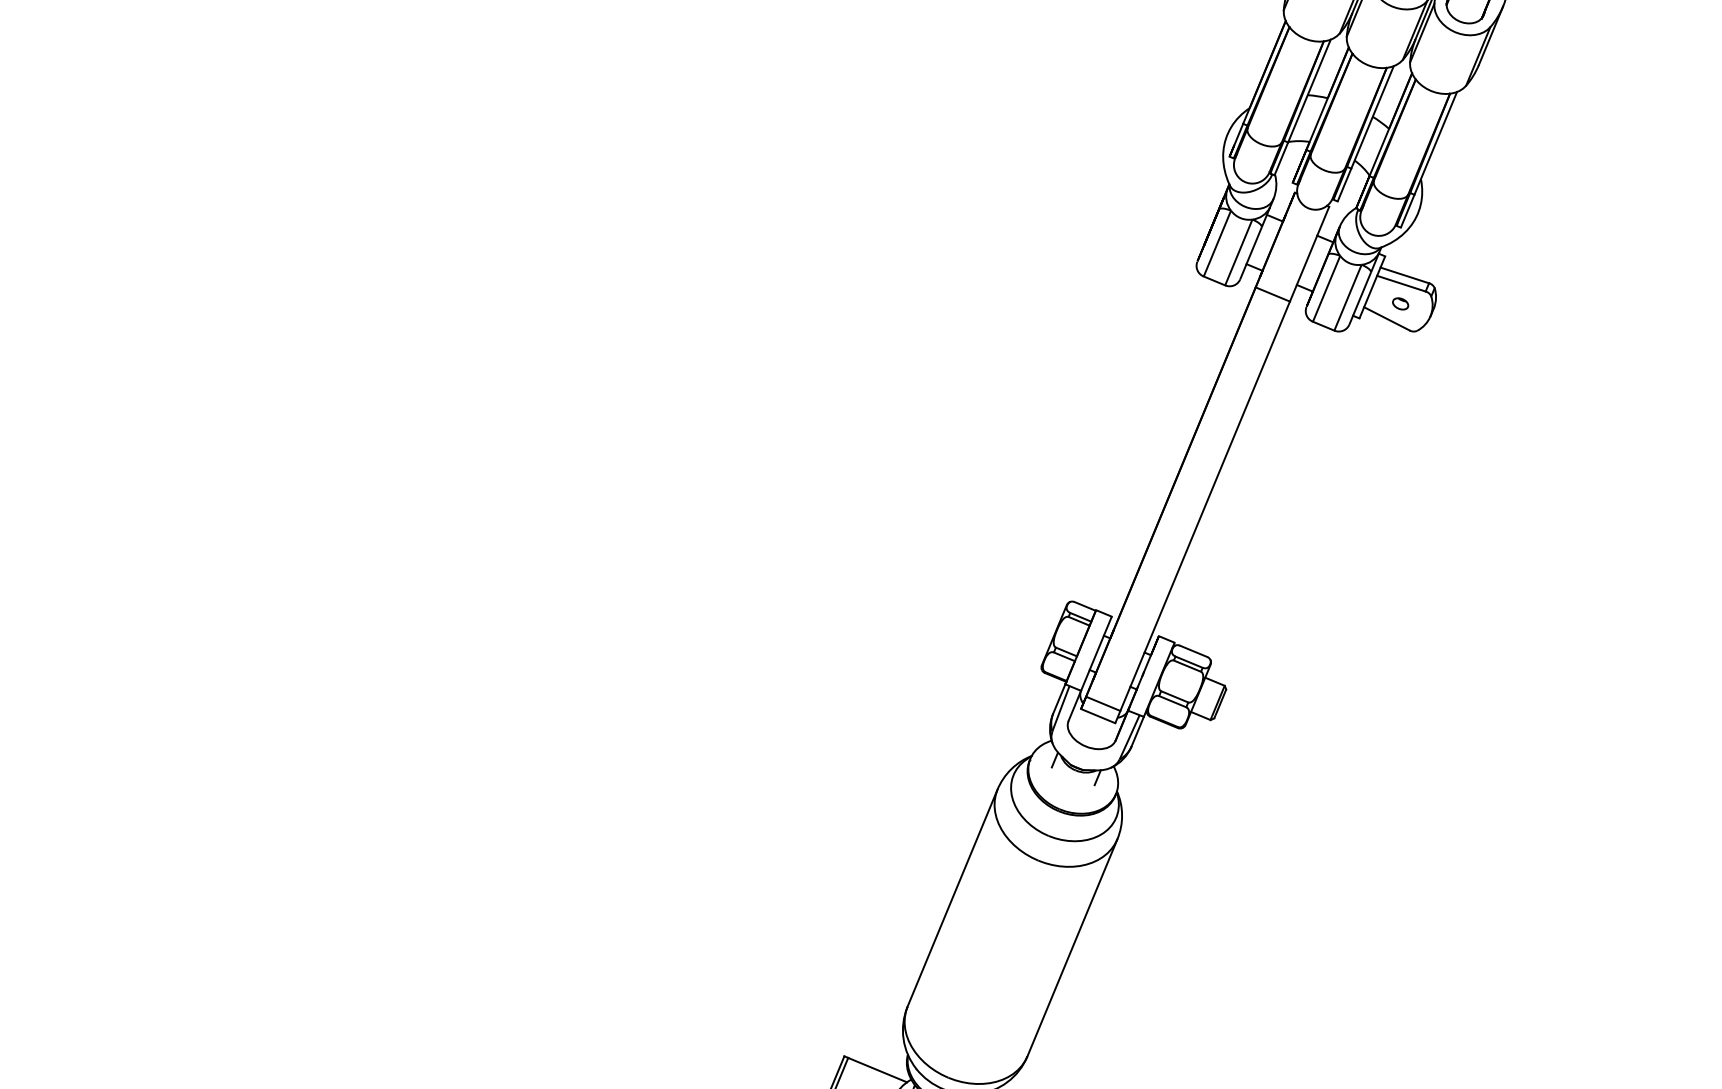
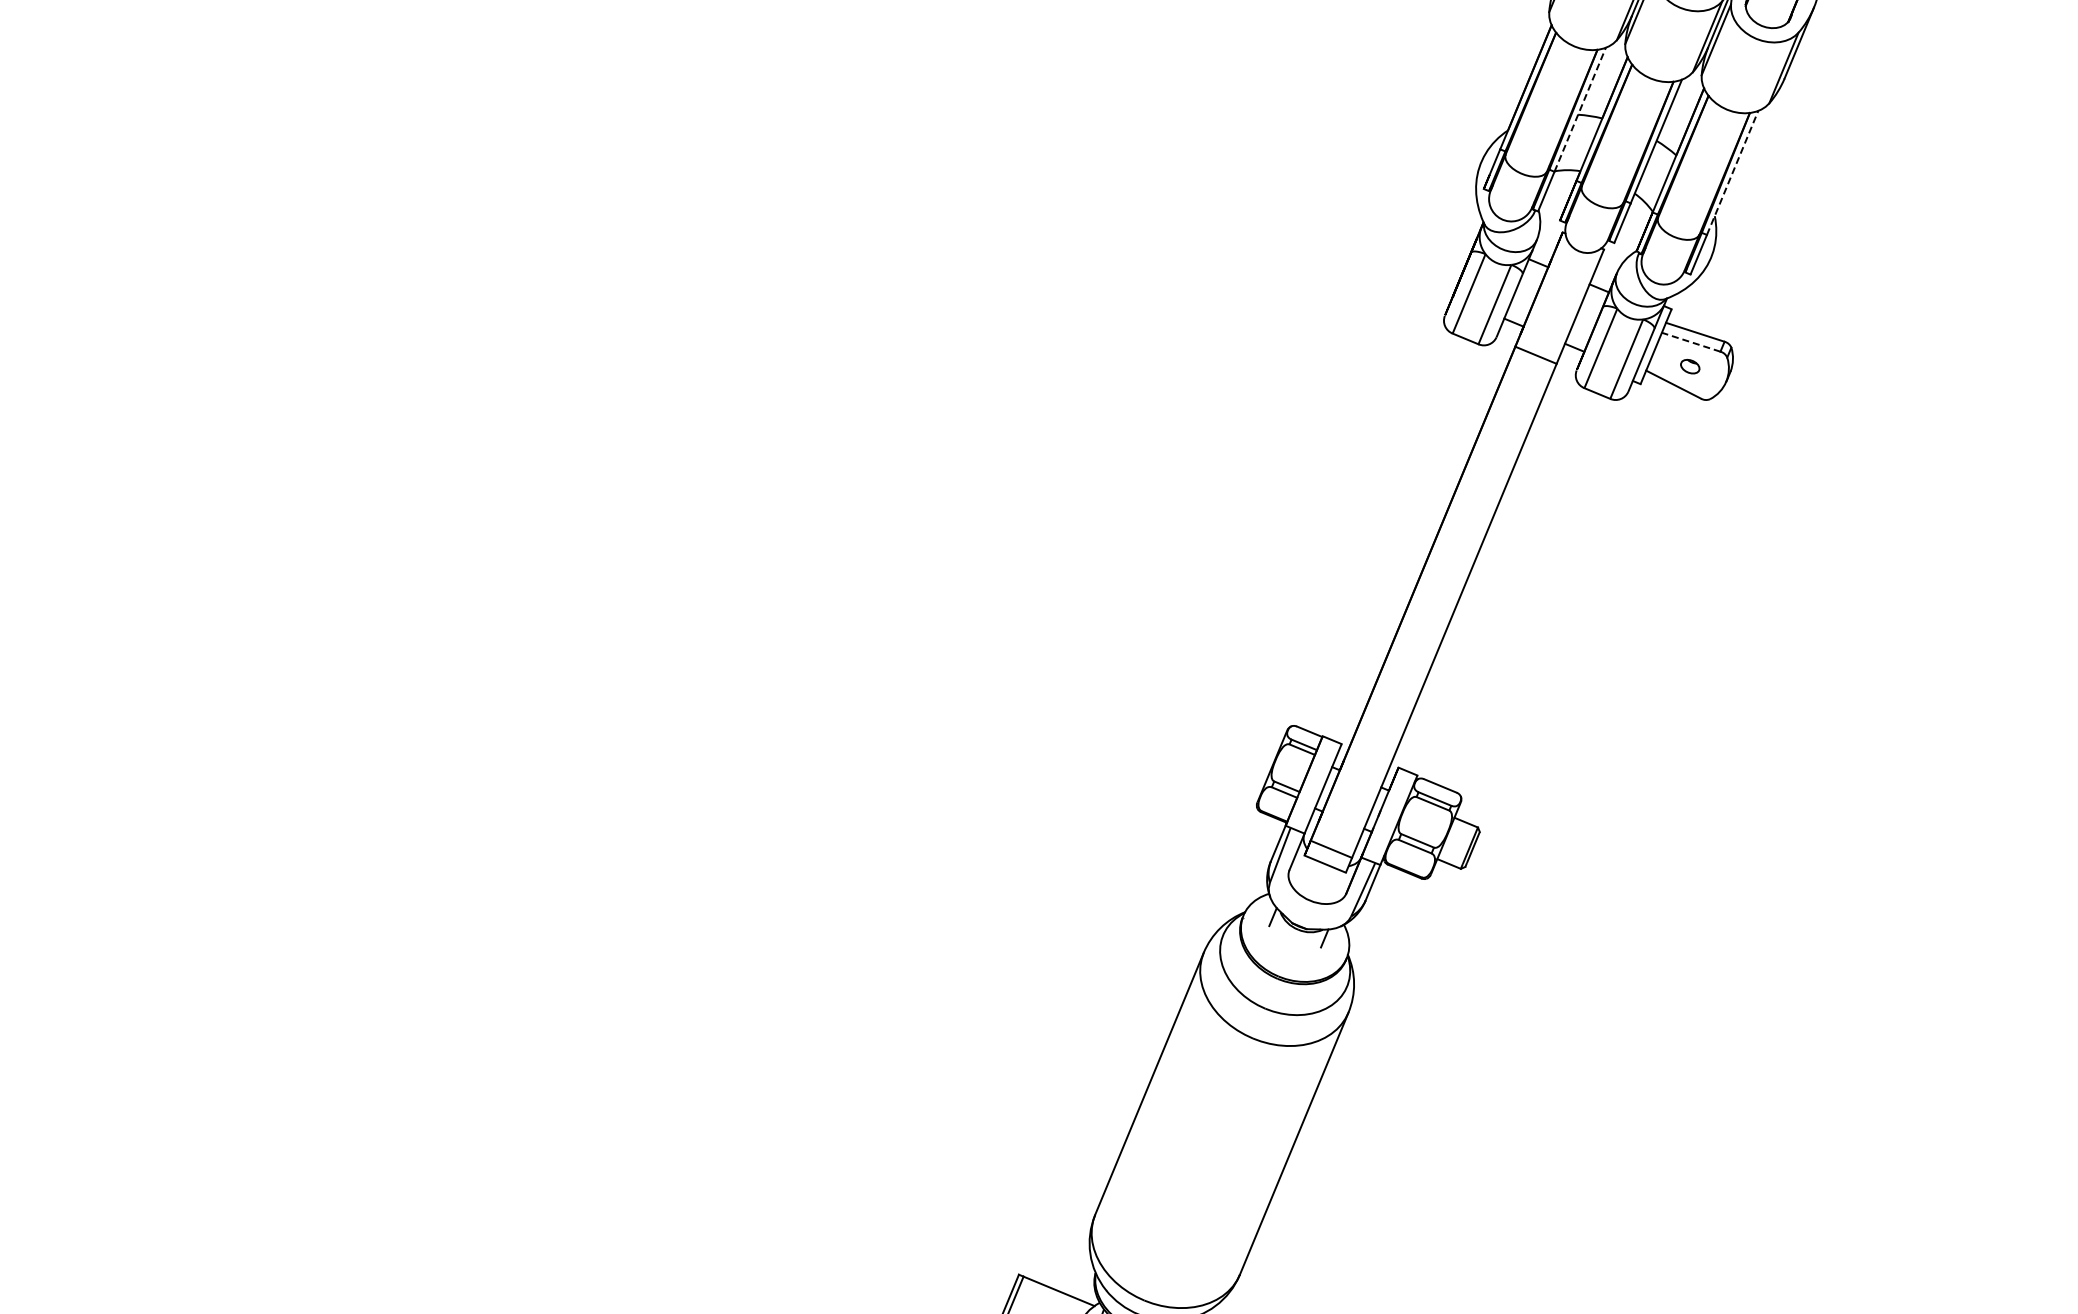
line: (1309, 90) -> (1580, 109), solid -> dashed
line: (1435, 143) -> (1732, 172), solid -> dashed
line: (1401, 283) -> (1691, 342), solid -> dashed

